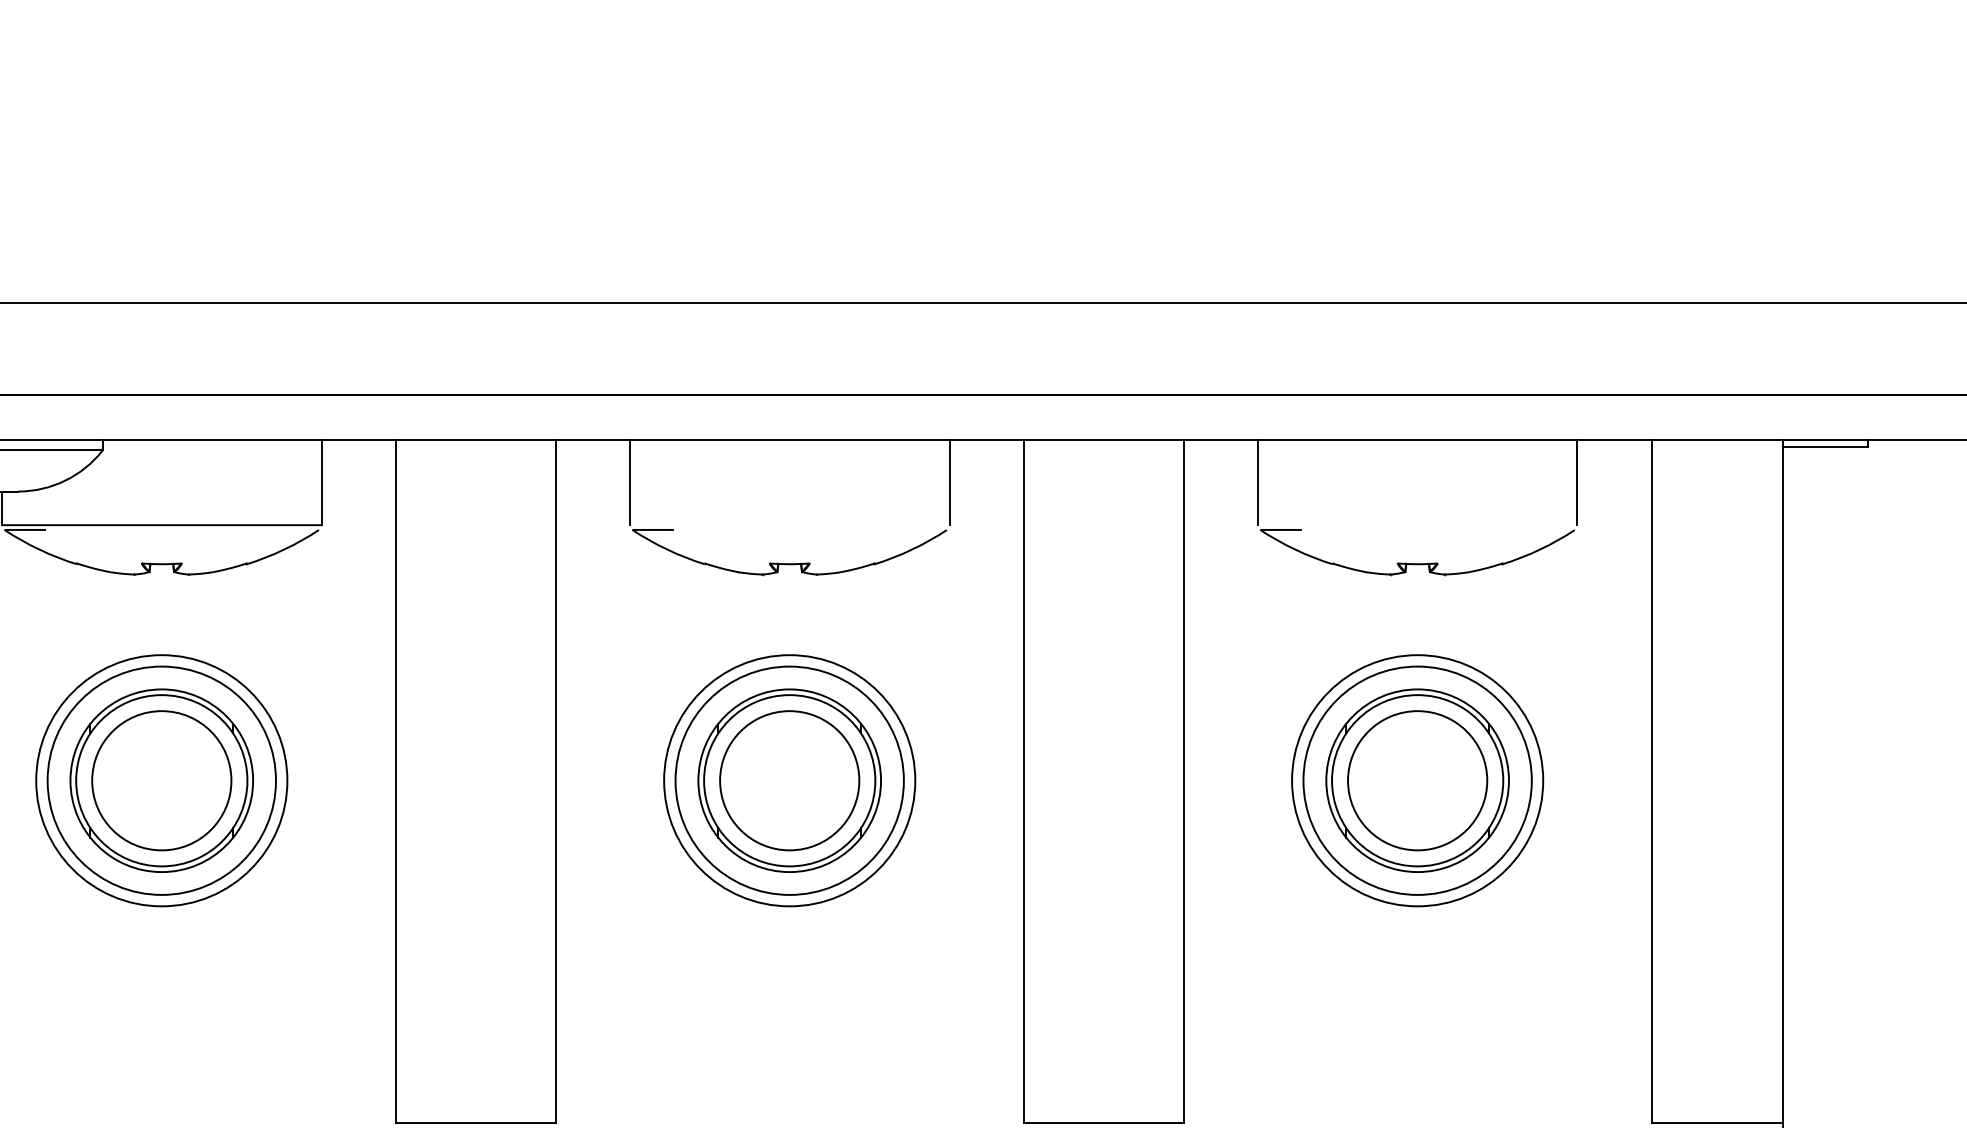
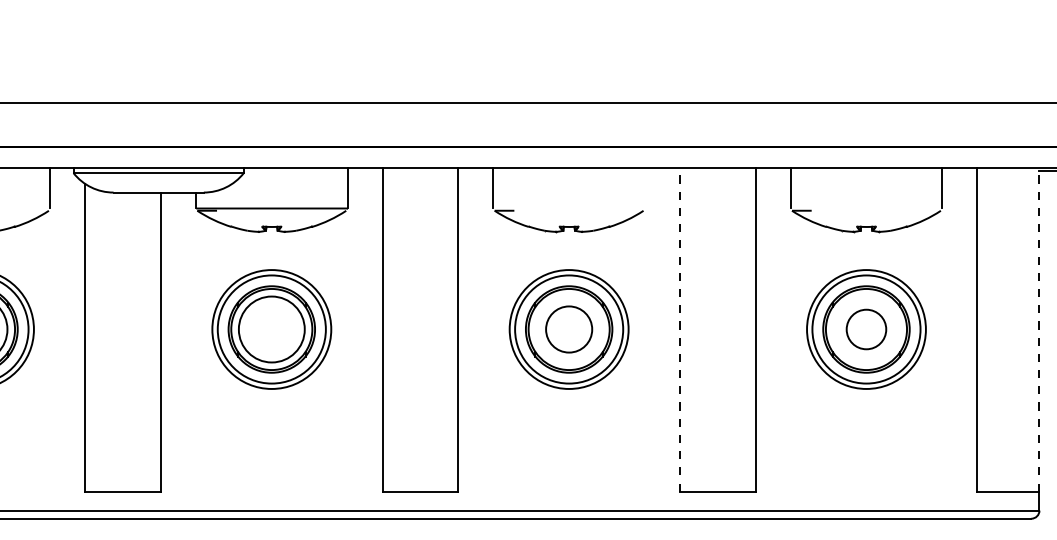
line: (948, 482) -> (644, 188), removed
circle: (790, 780) -> (569, 329), size x0.7
line: (1022, 780) -> (679, 329), solid -> dashed
circle: (1417, 780) -> (866, 329), size x0.6
line: (1783, 780) -> (1039, 329), solid -> dashed

